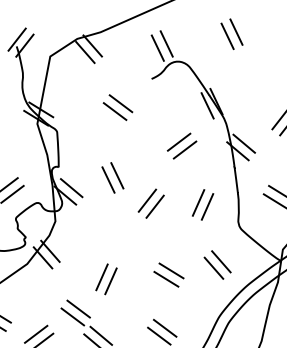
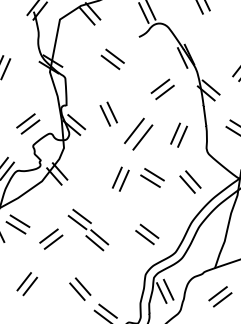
part: (150, 203) -> (138, 134), size x1.4
part: (168, 274) -> (152, 177), moved
part: (106, 278) -> (120, 178), moved

